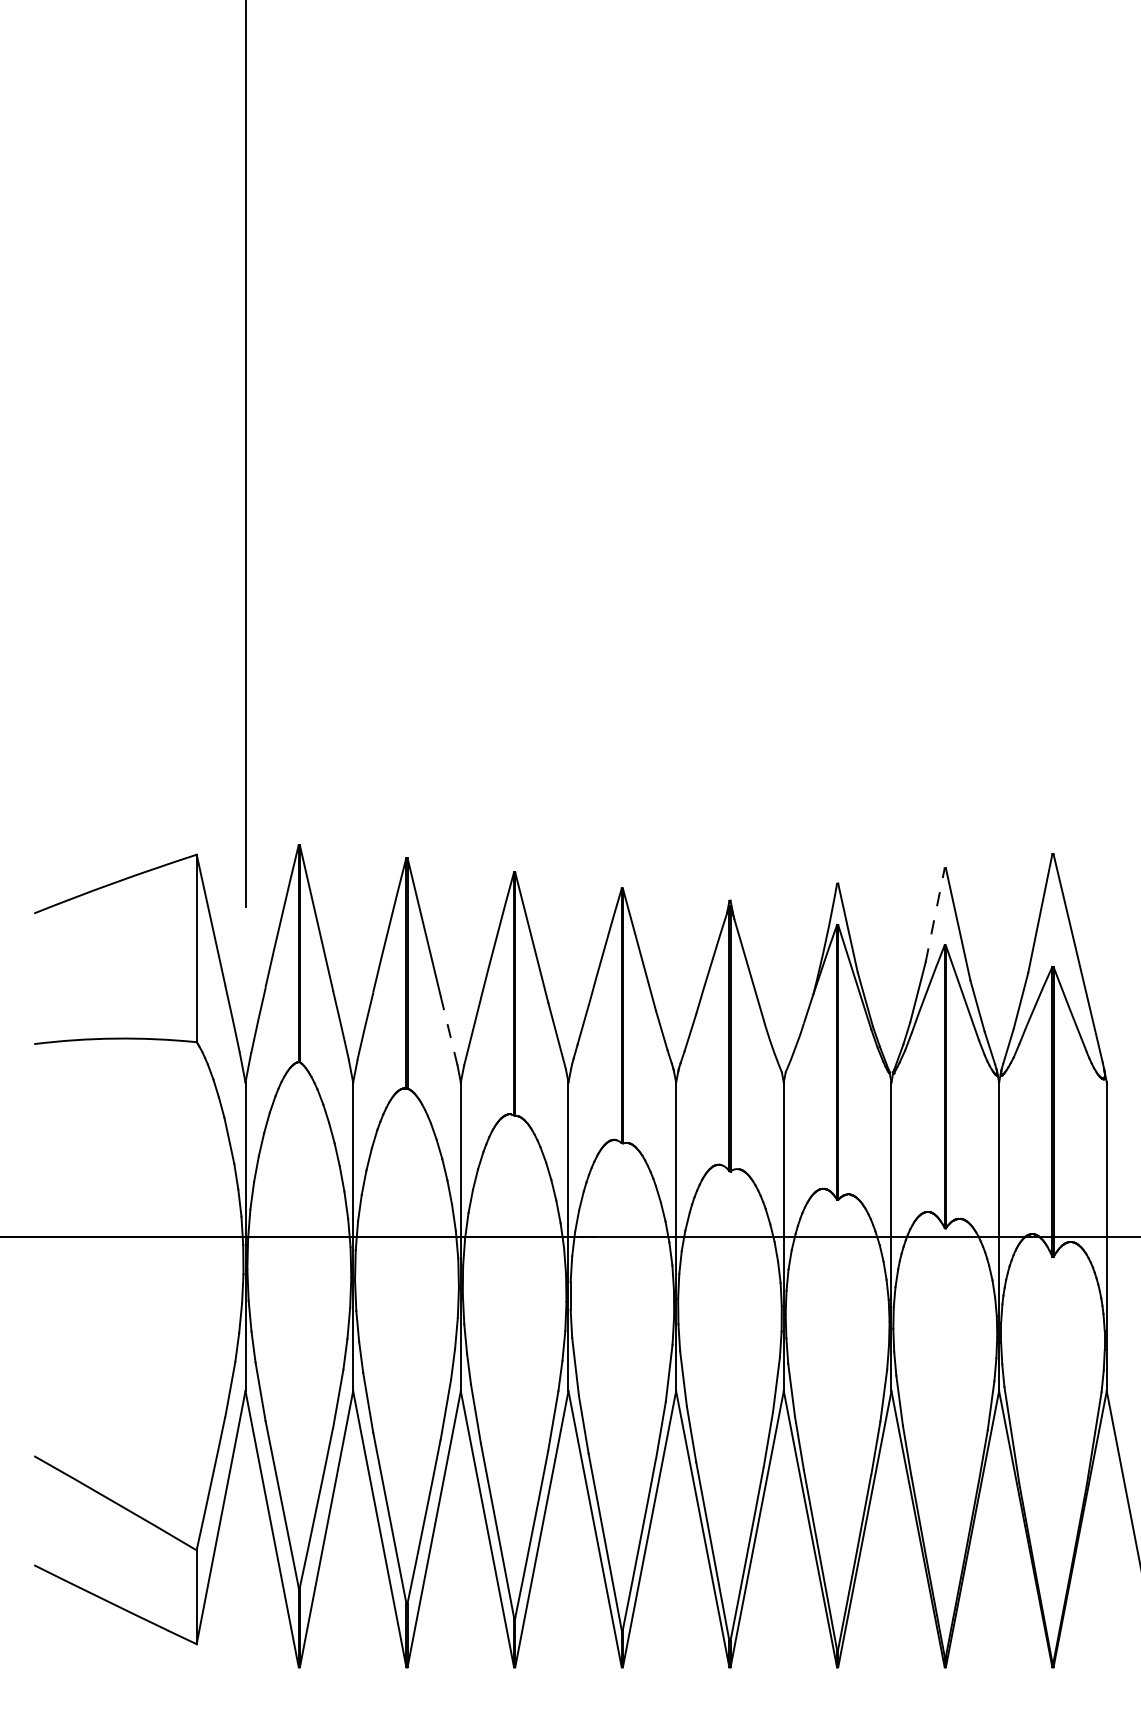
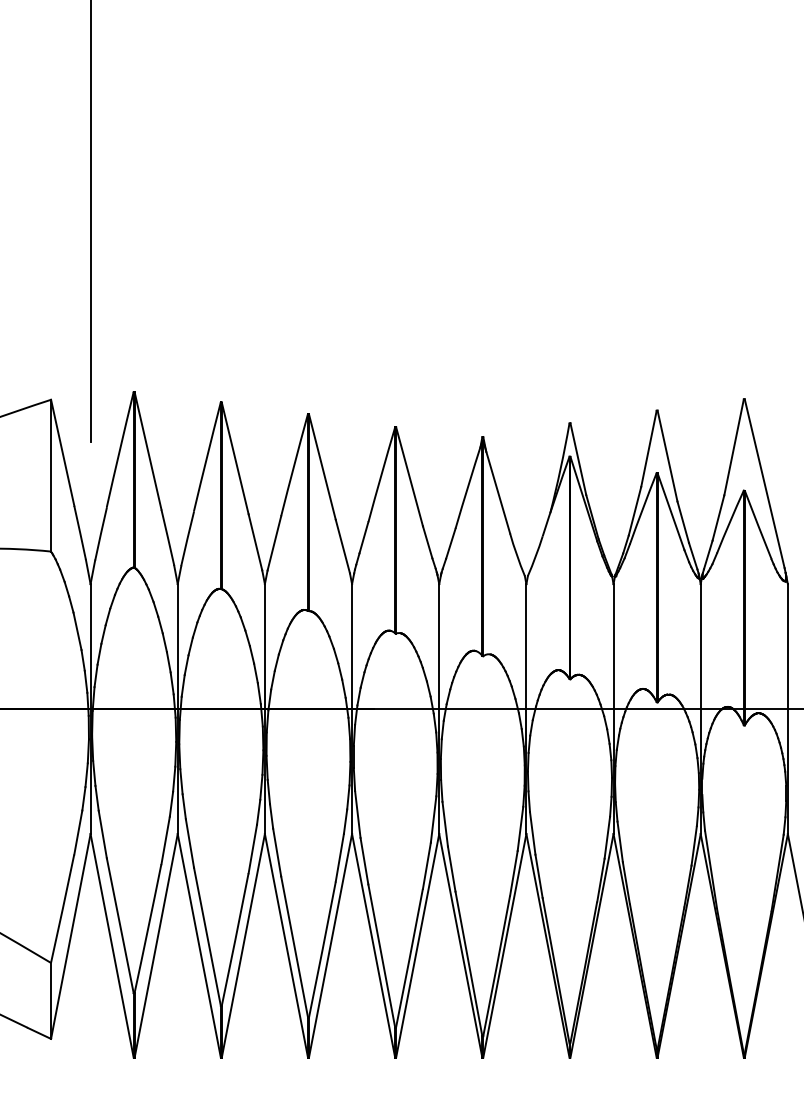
line: (935, 914) -> (649, 448), dashed -> solid
line: (449, 1030) -> (255, 542), dashed -> solid

